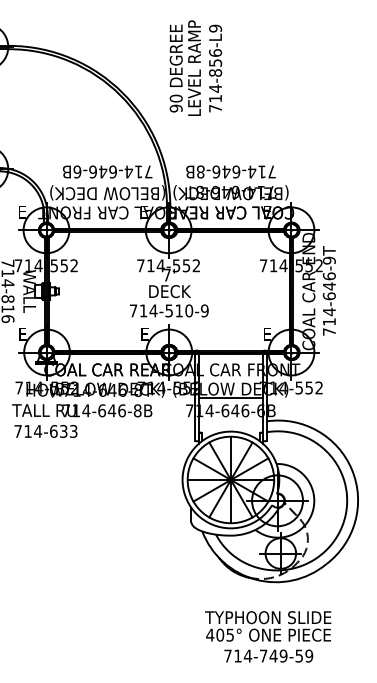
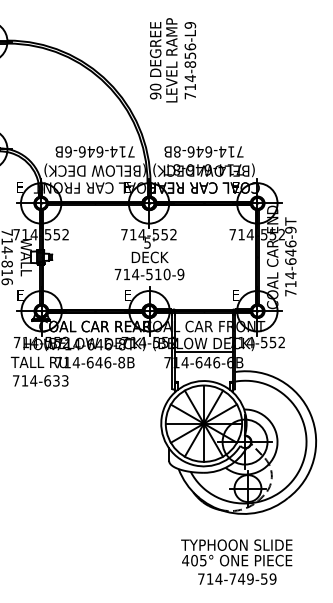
text: (166, 274) -> (147, 242), 7' -> 5'

